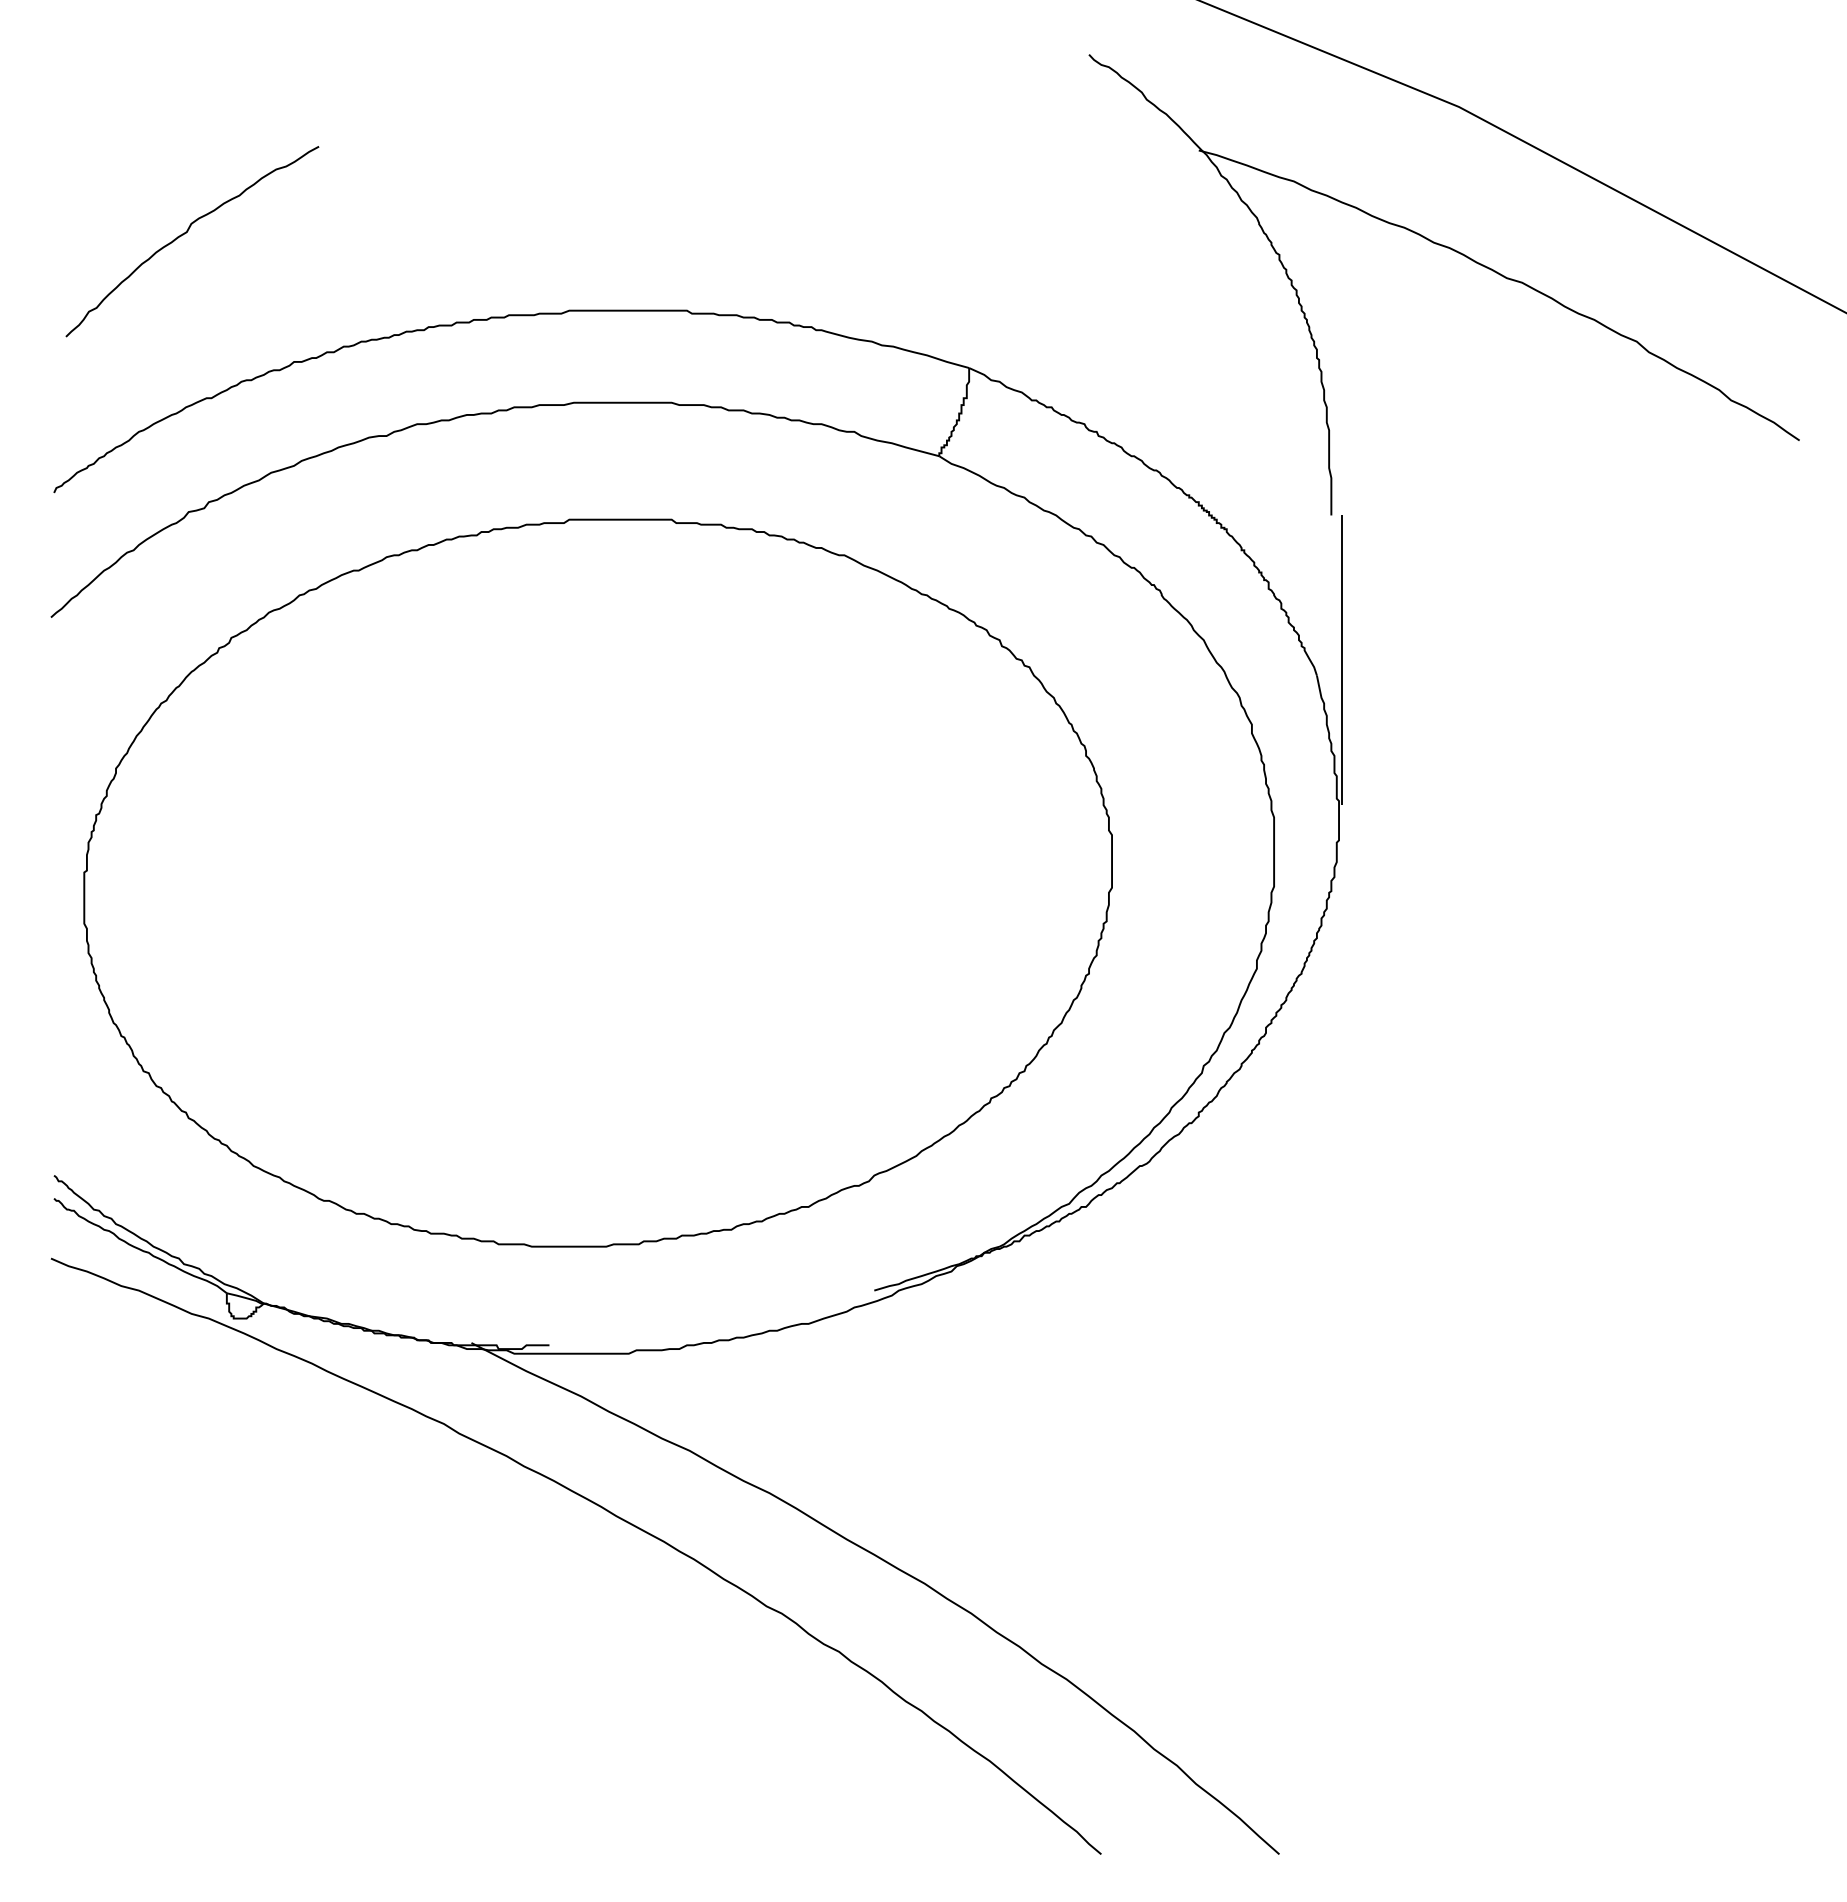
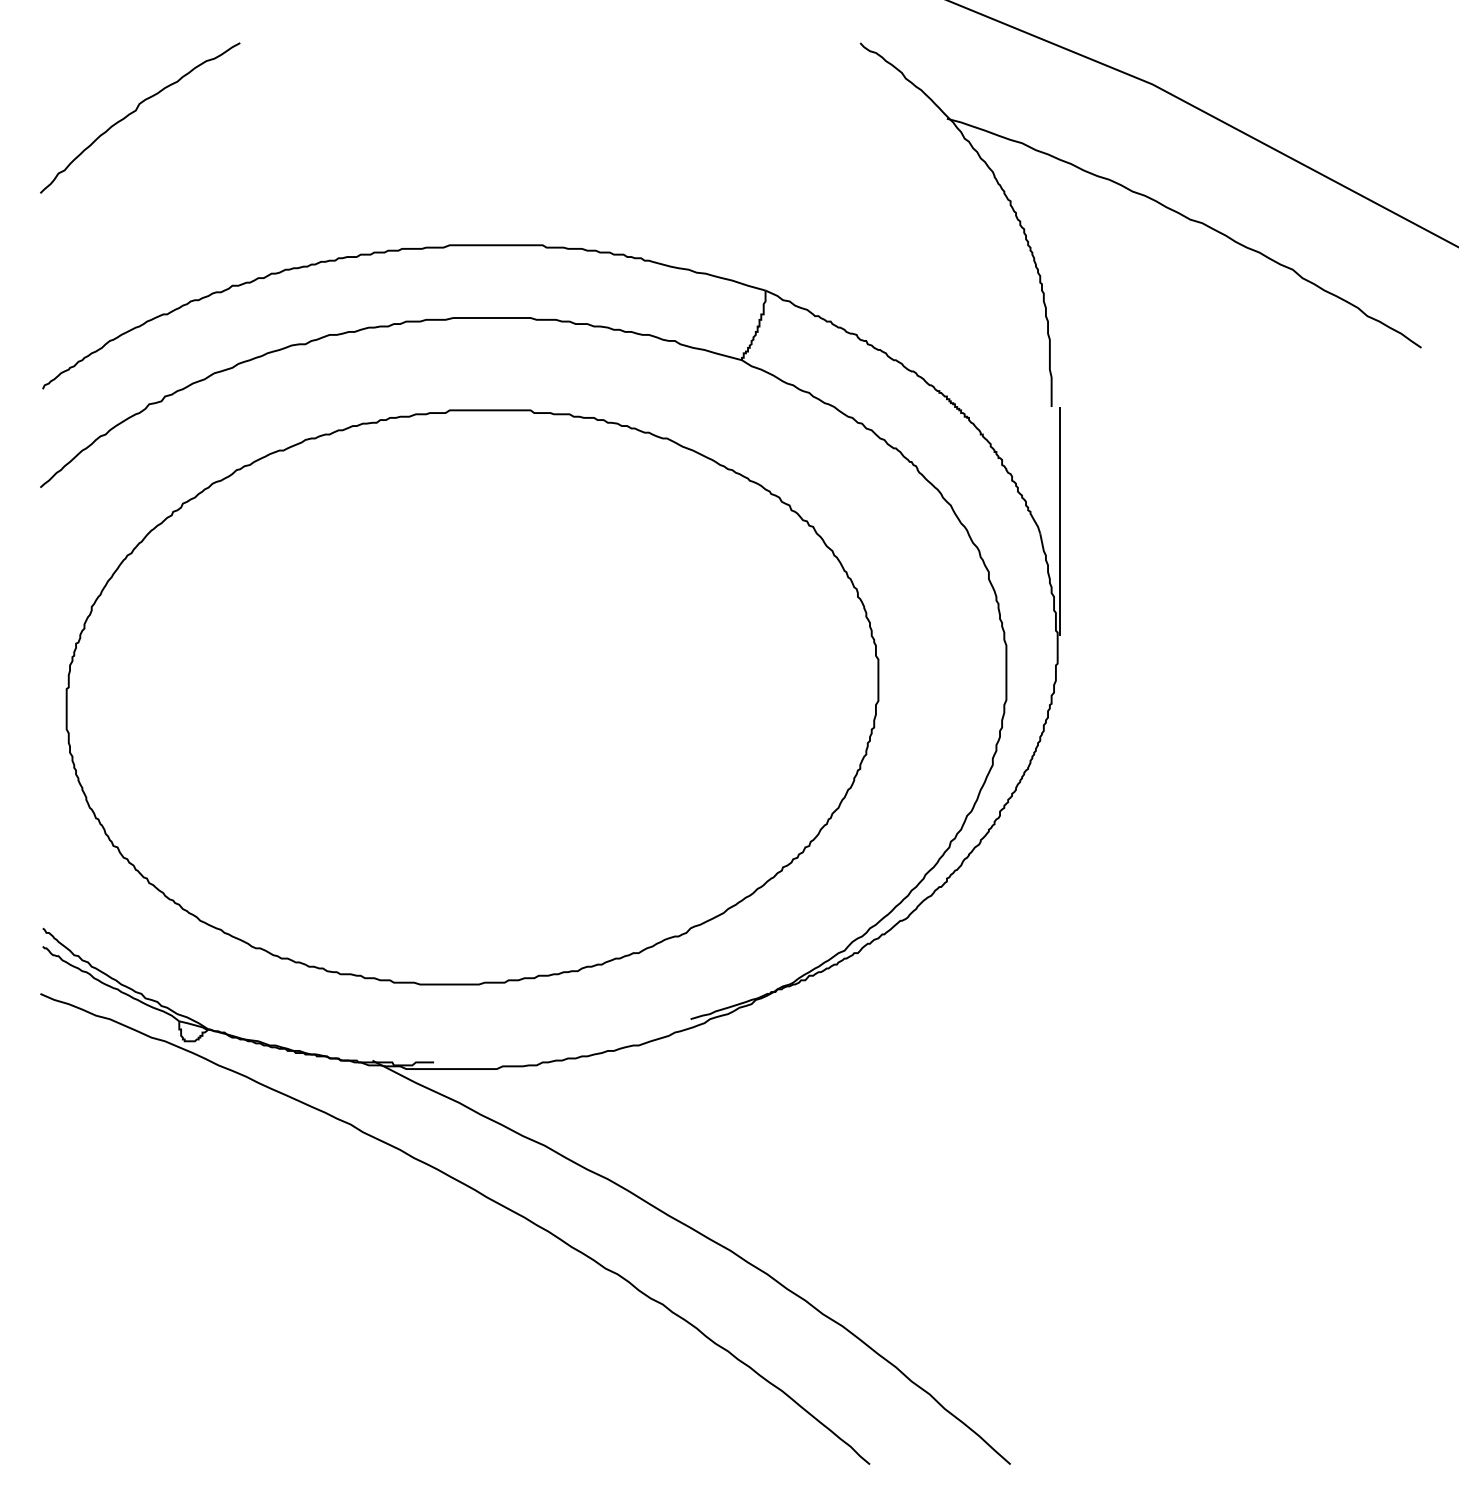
curve: (186, 233) -> (135, 111), moved

